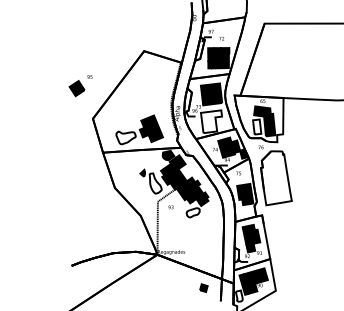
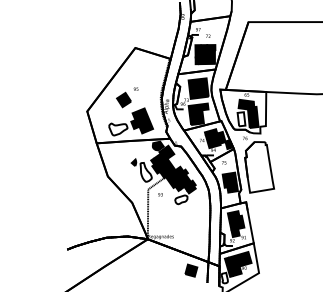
part: (80, 86) -> (127, 98), moved
fill: (211, 121) -> (198, 114), added
part: (203, 287) -> (191, 270), size x1.67

